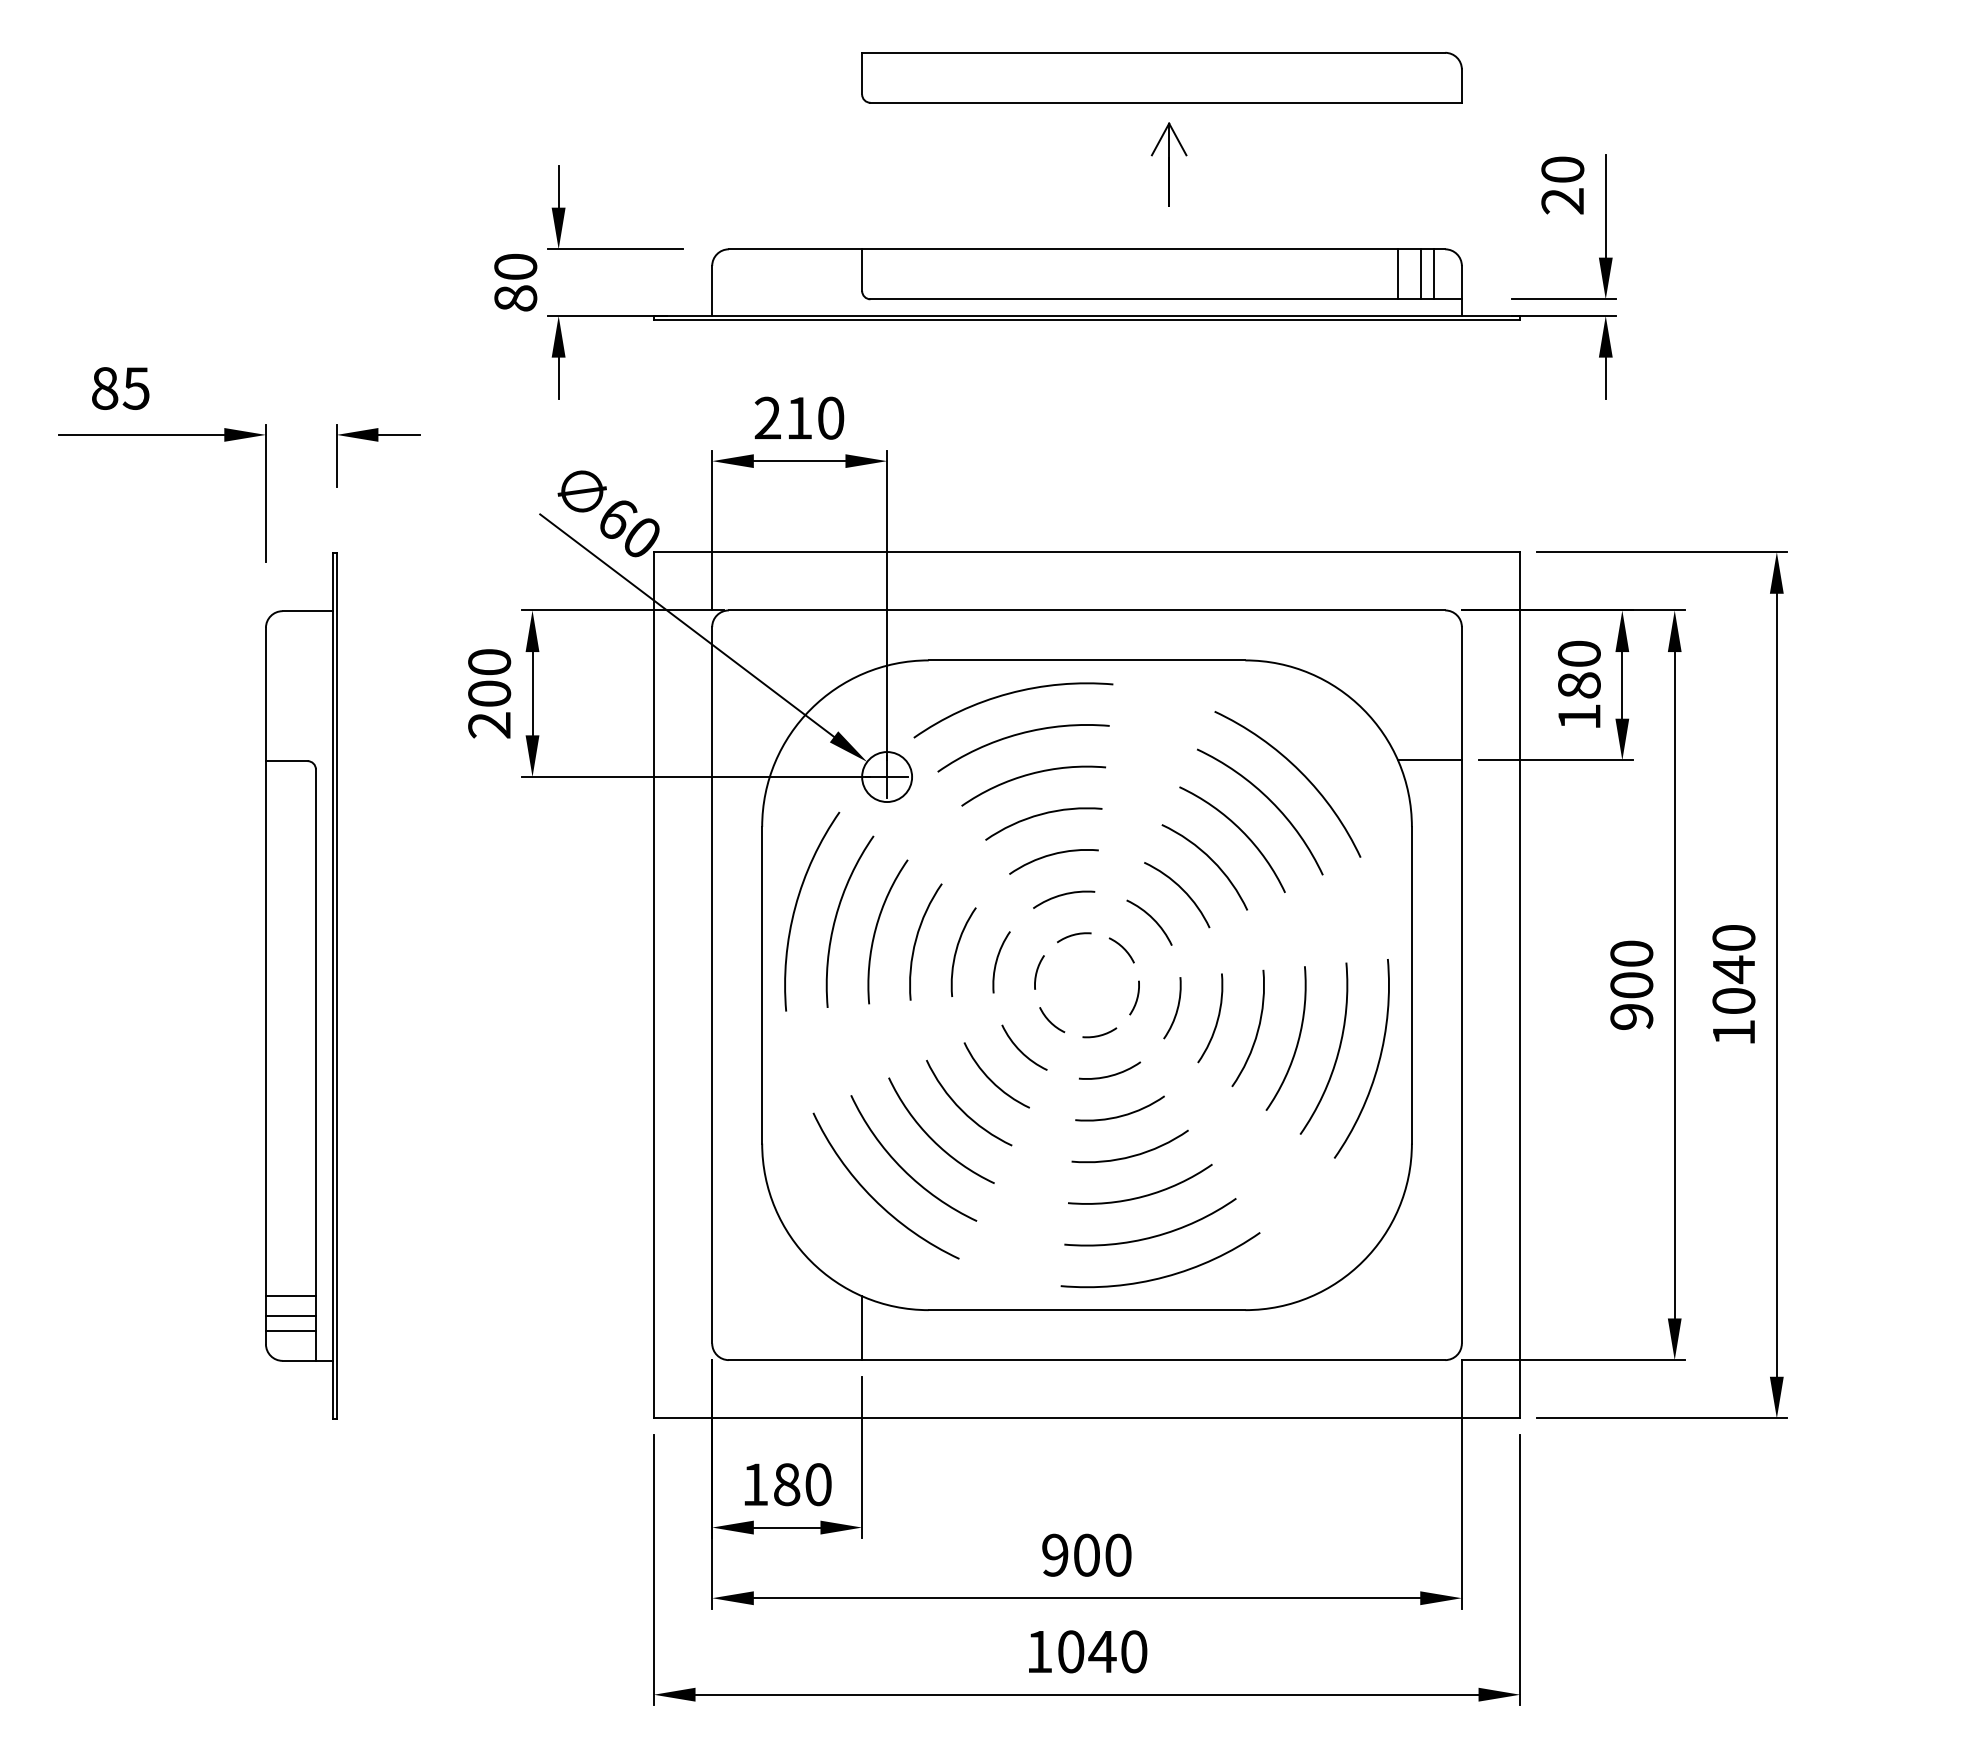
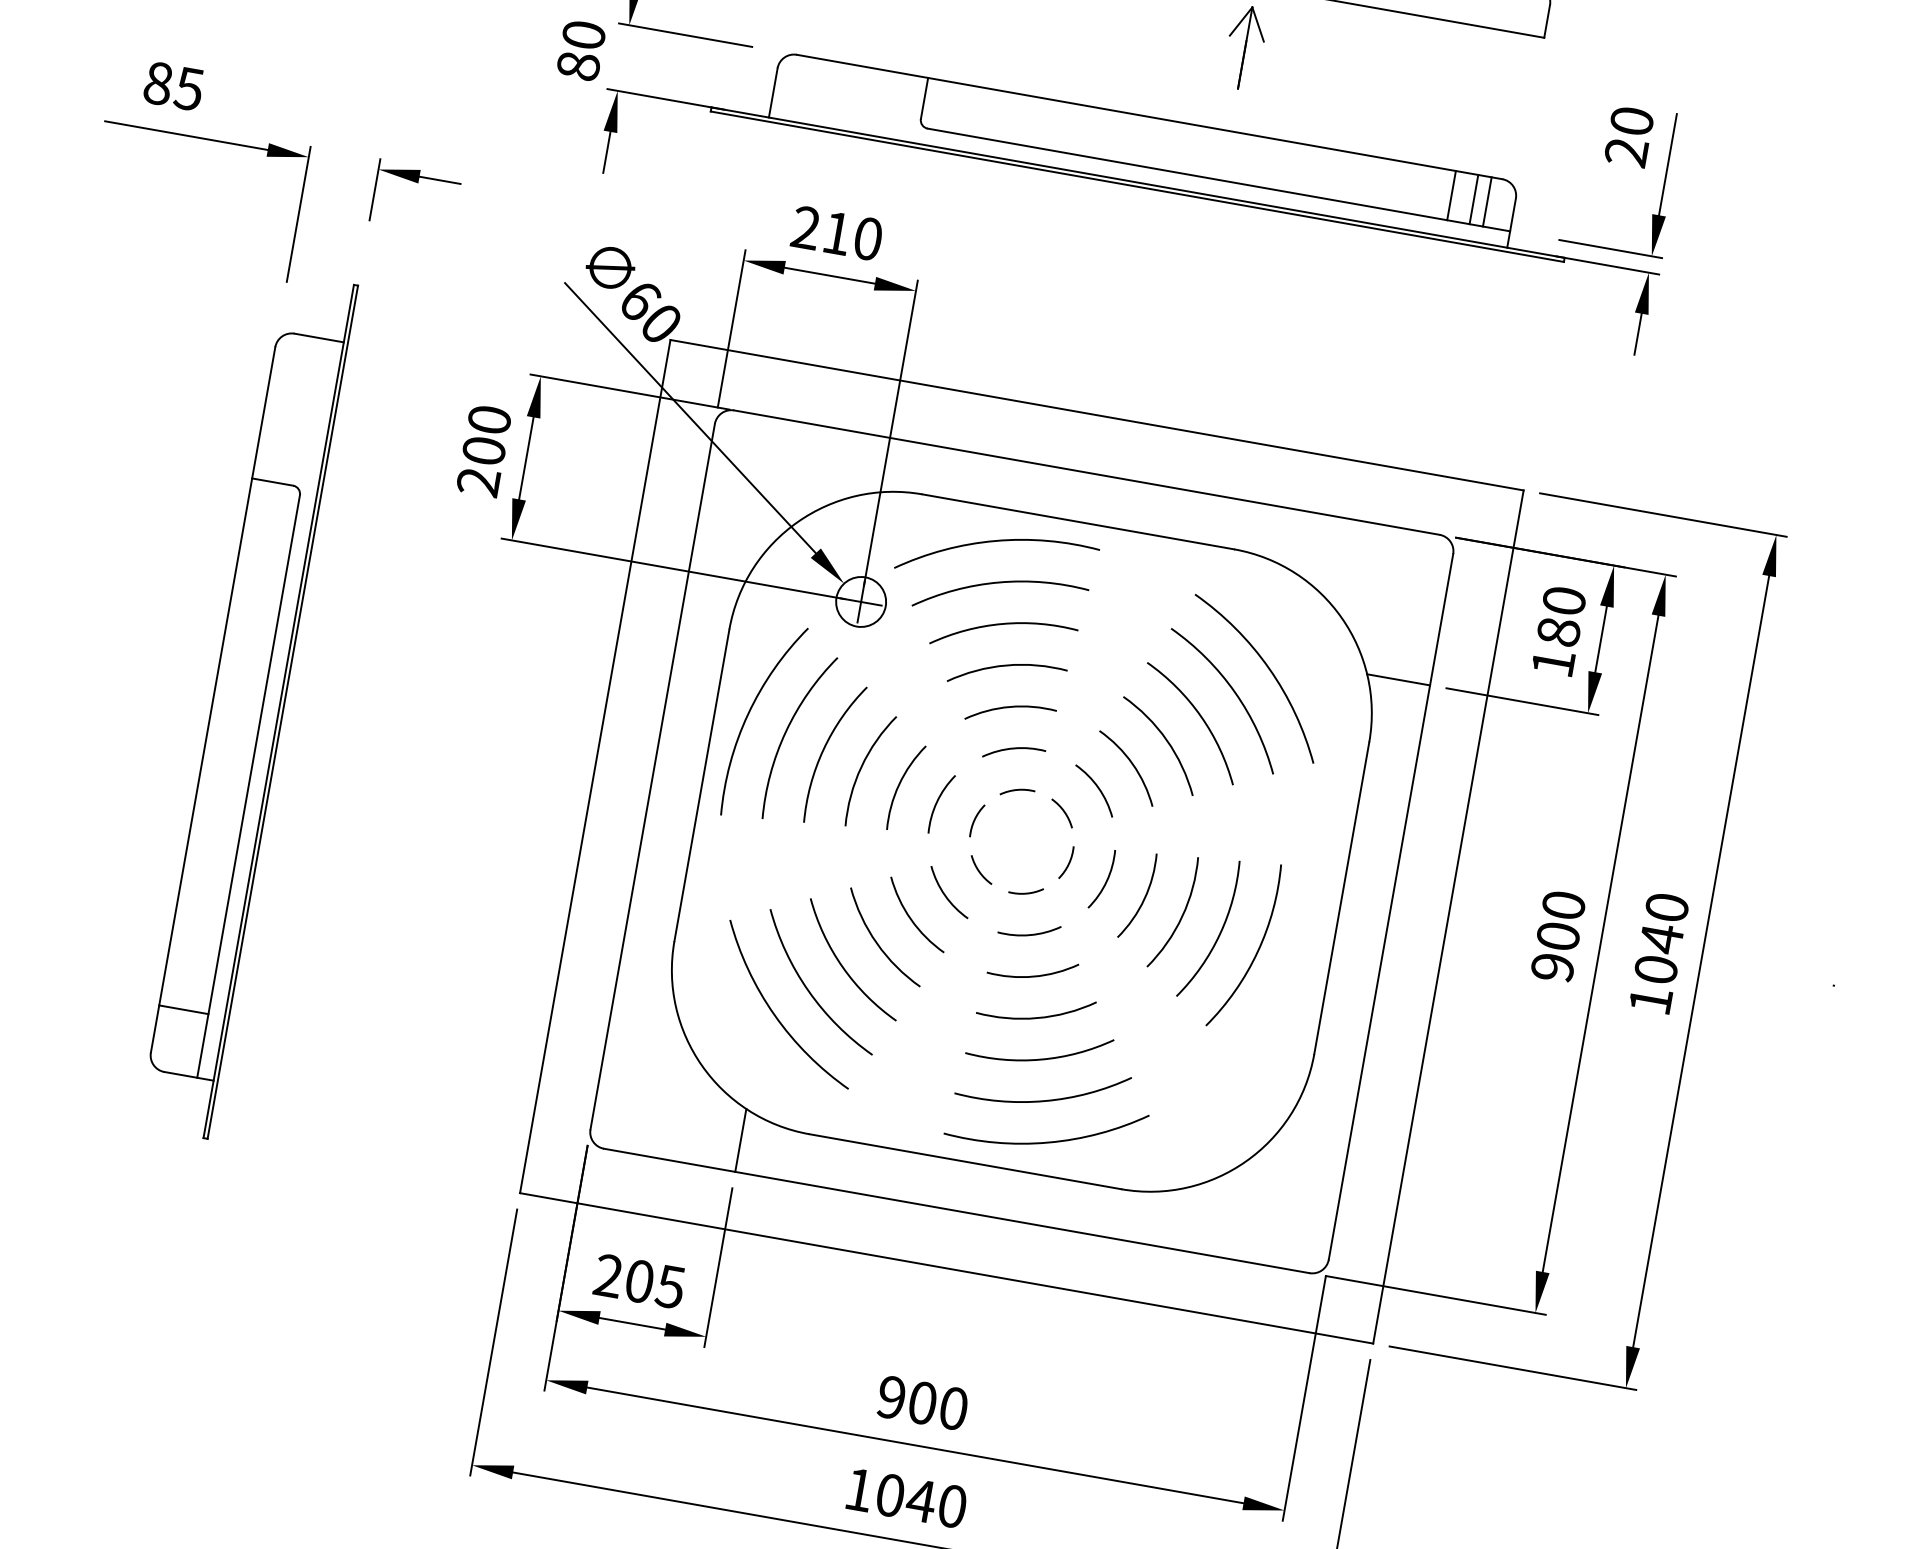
arc: (1377, 1063) -> (1294, 969), removed
line: (290, 1315) -> (180, 1028), removed
line: (290, 1330) -> (177, 1043), removed
text: (786, 1484) -> (639, 1281), 180 -> 205

